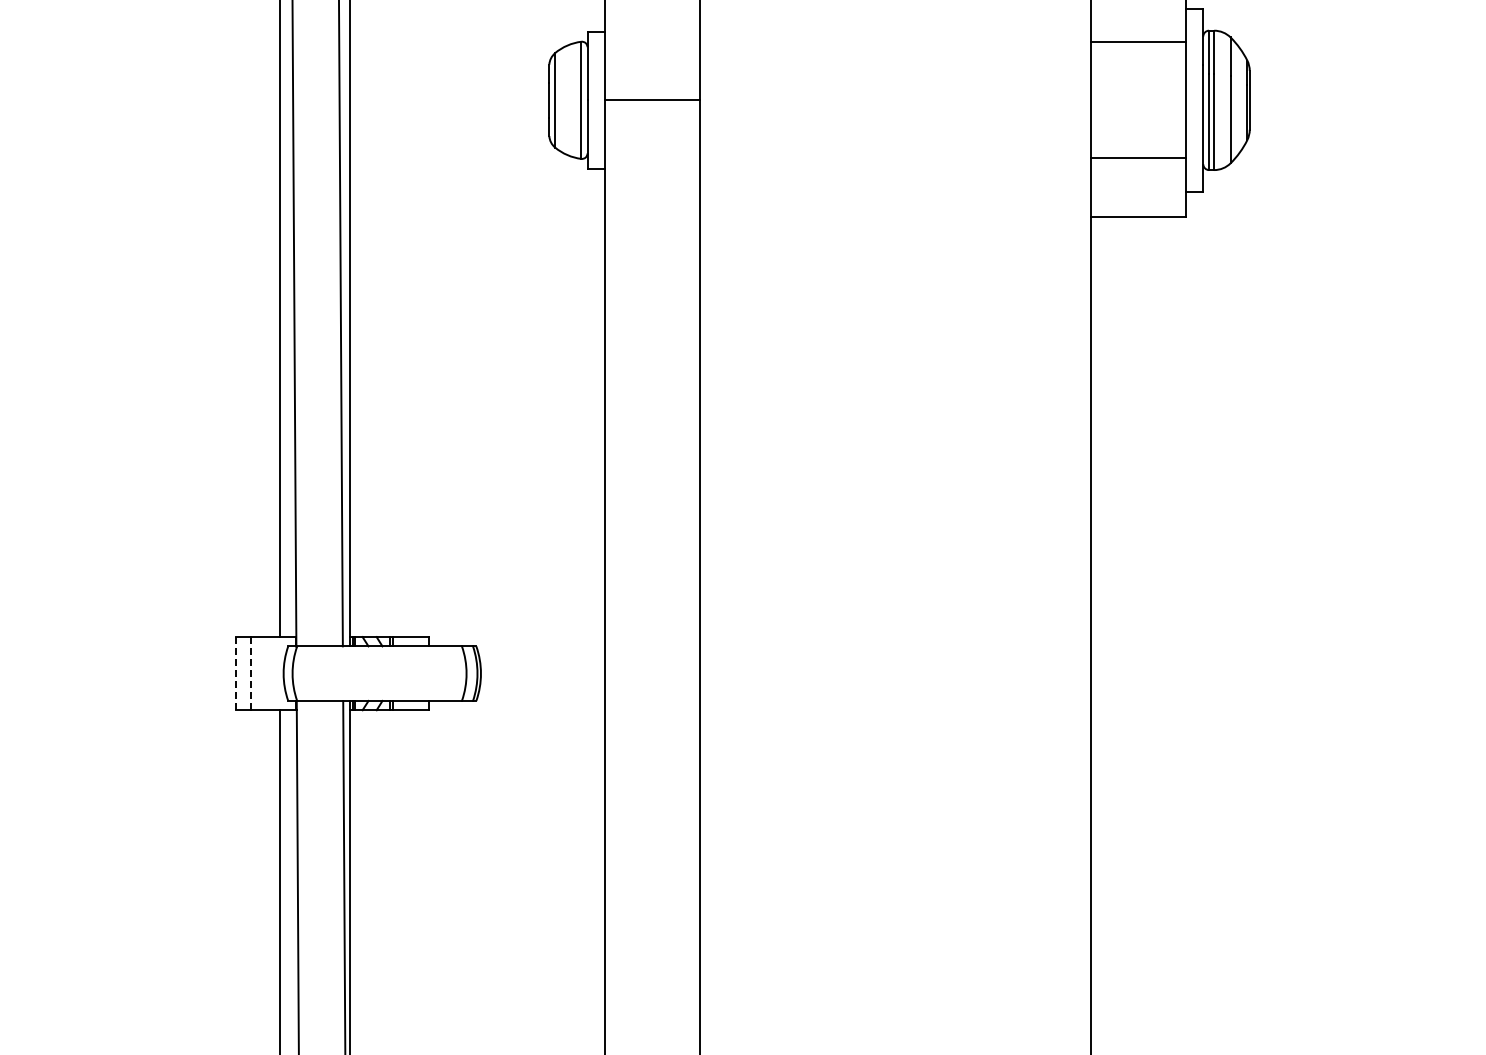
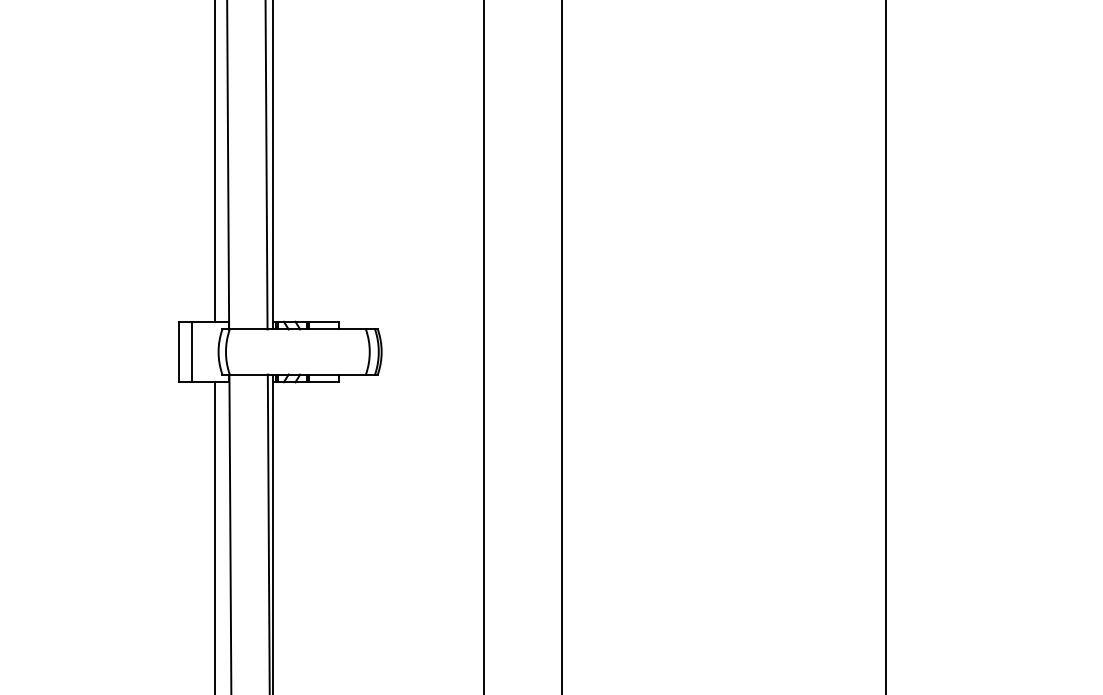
line: (236, 673) -> (179, 351), dashed -> solid
line: (251, 673) -> (192, 351), dashed -> solid

